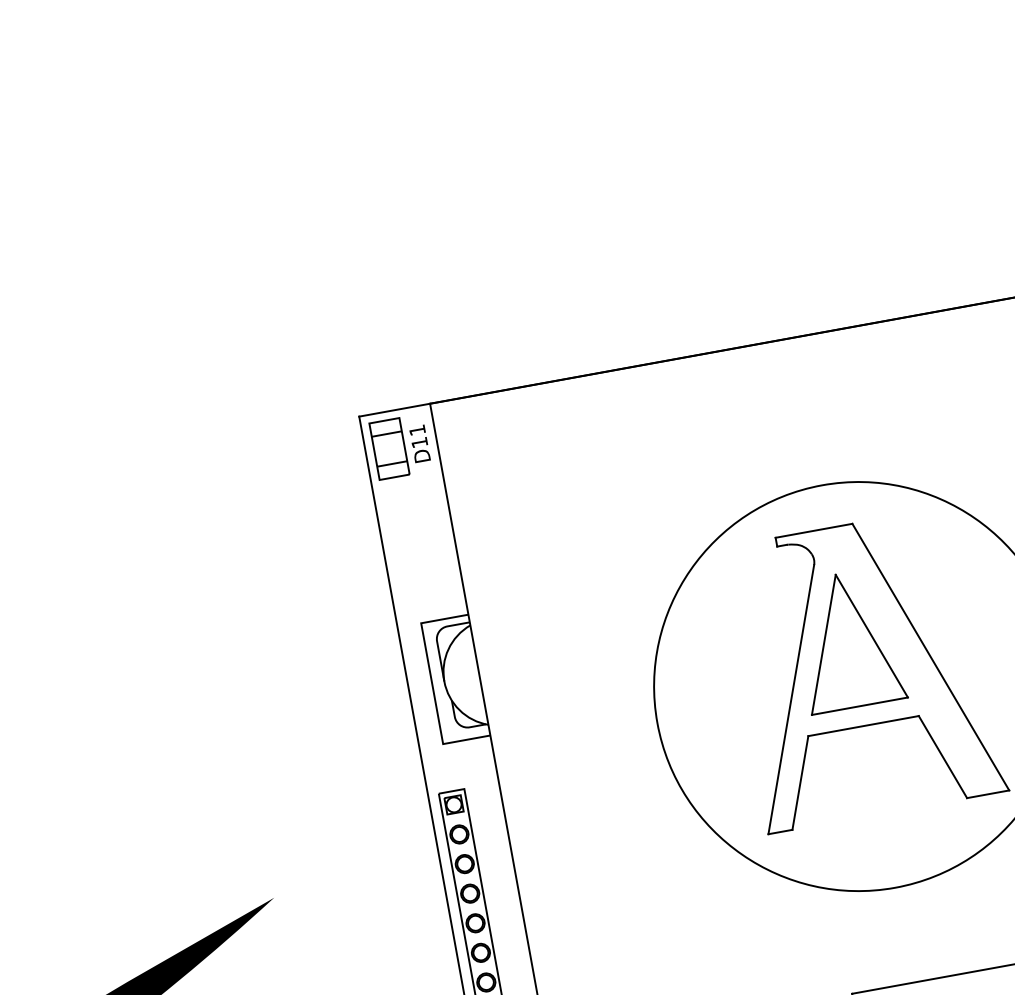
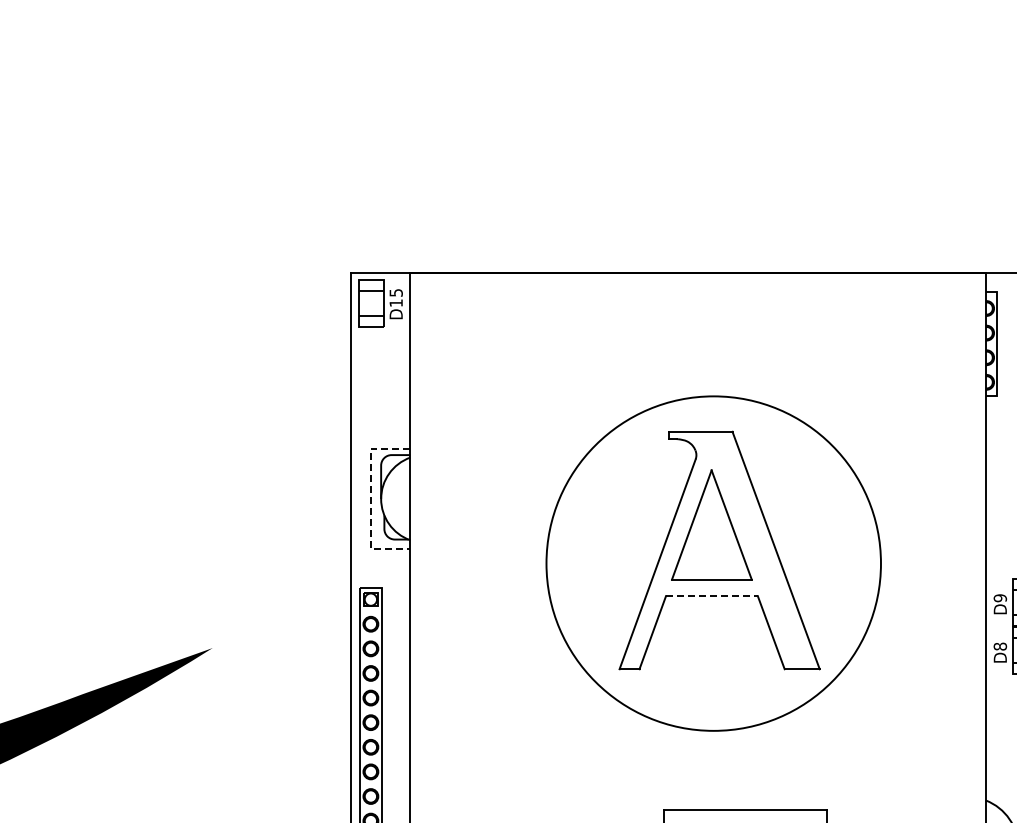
text: (416, 429) -> (395, 292), D11 -> D15
line: (432, 684) -> (371, 499), solid -> dashed
line: (863, 726) -> (711, 596), solid -> dashed

